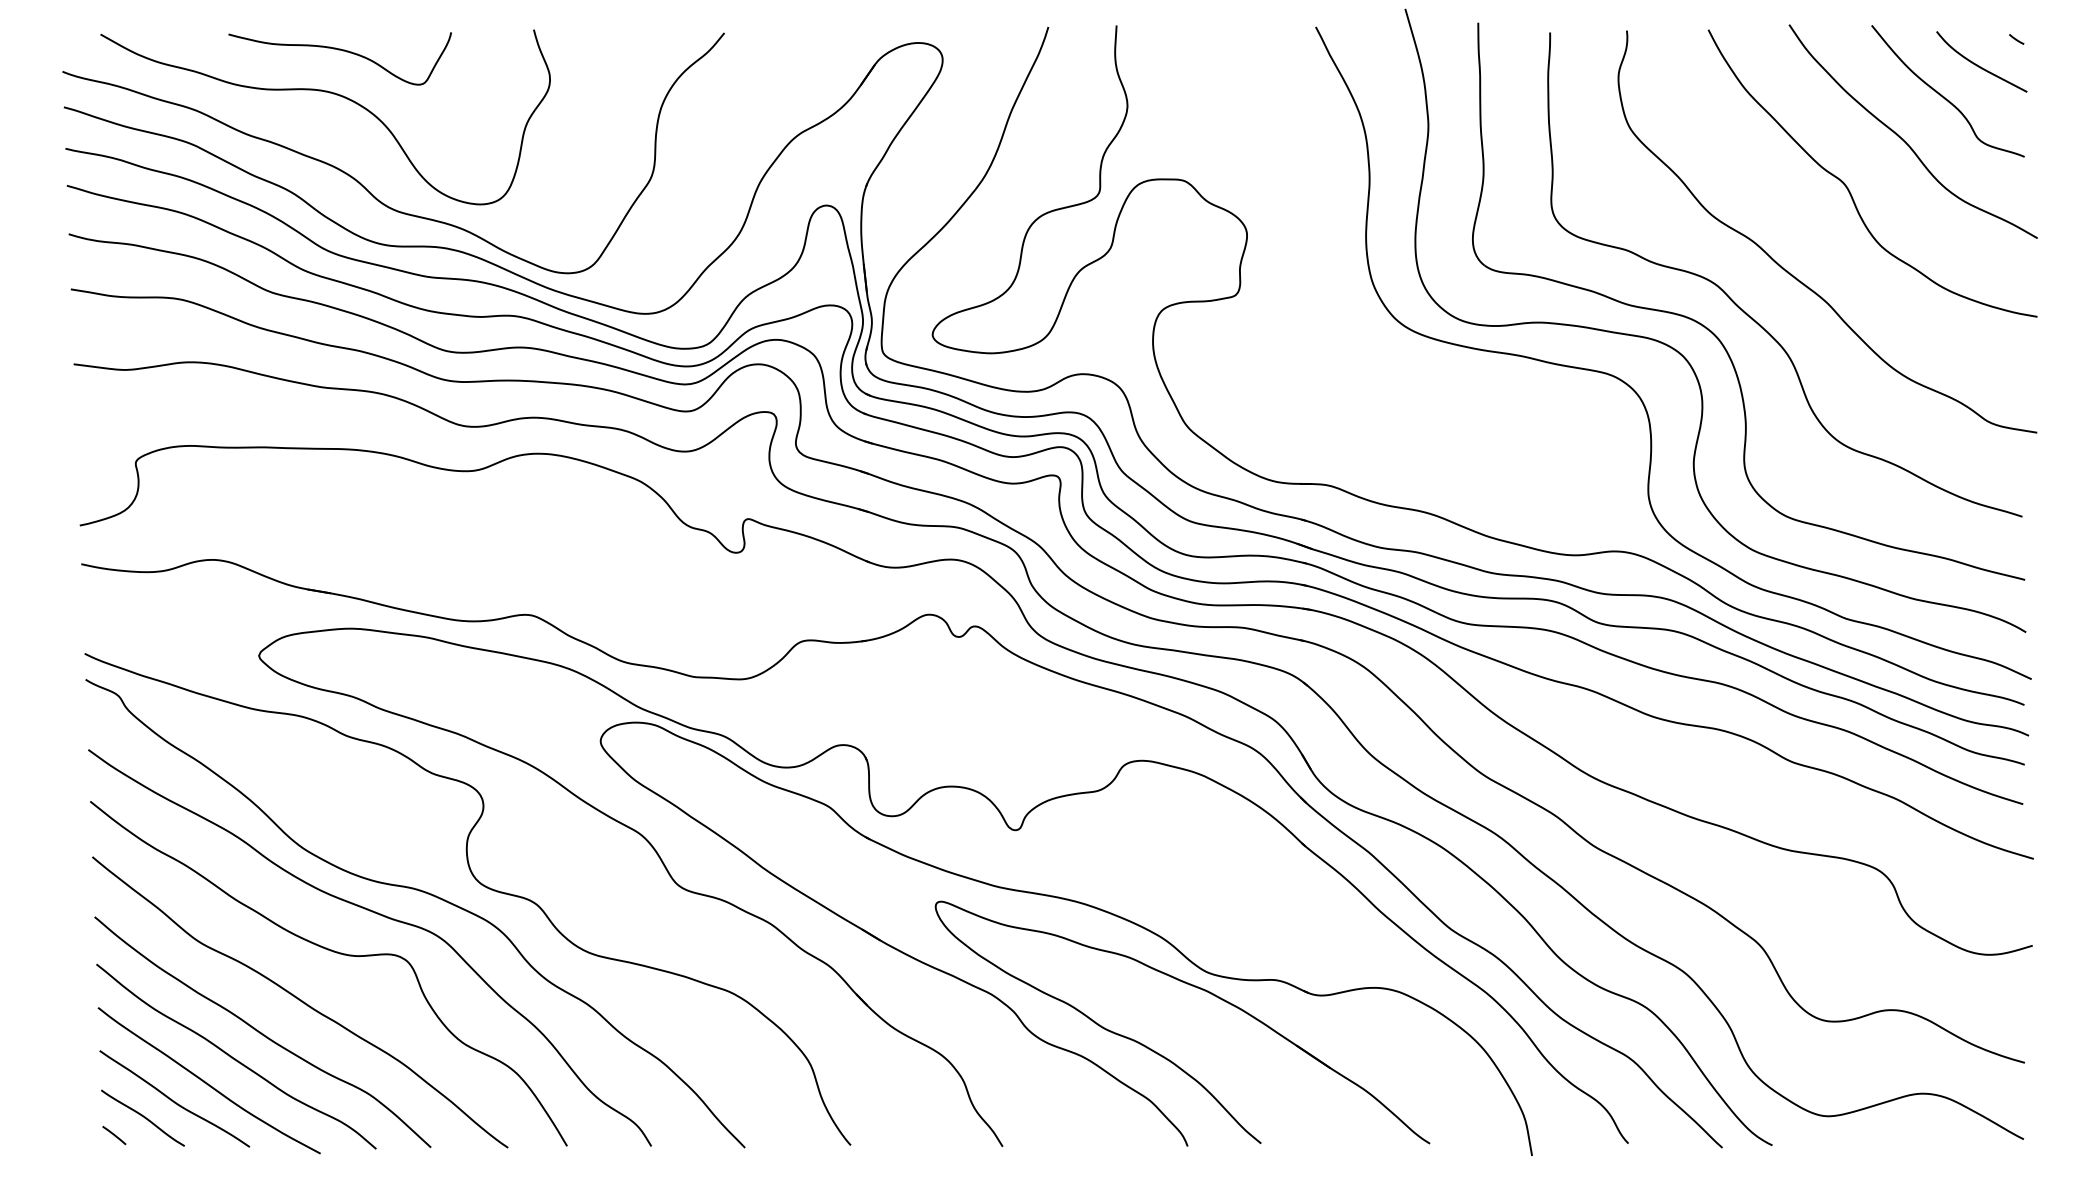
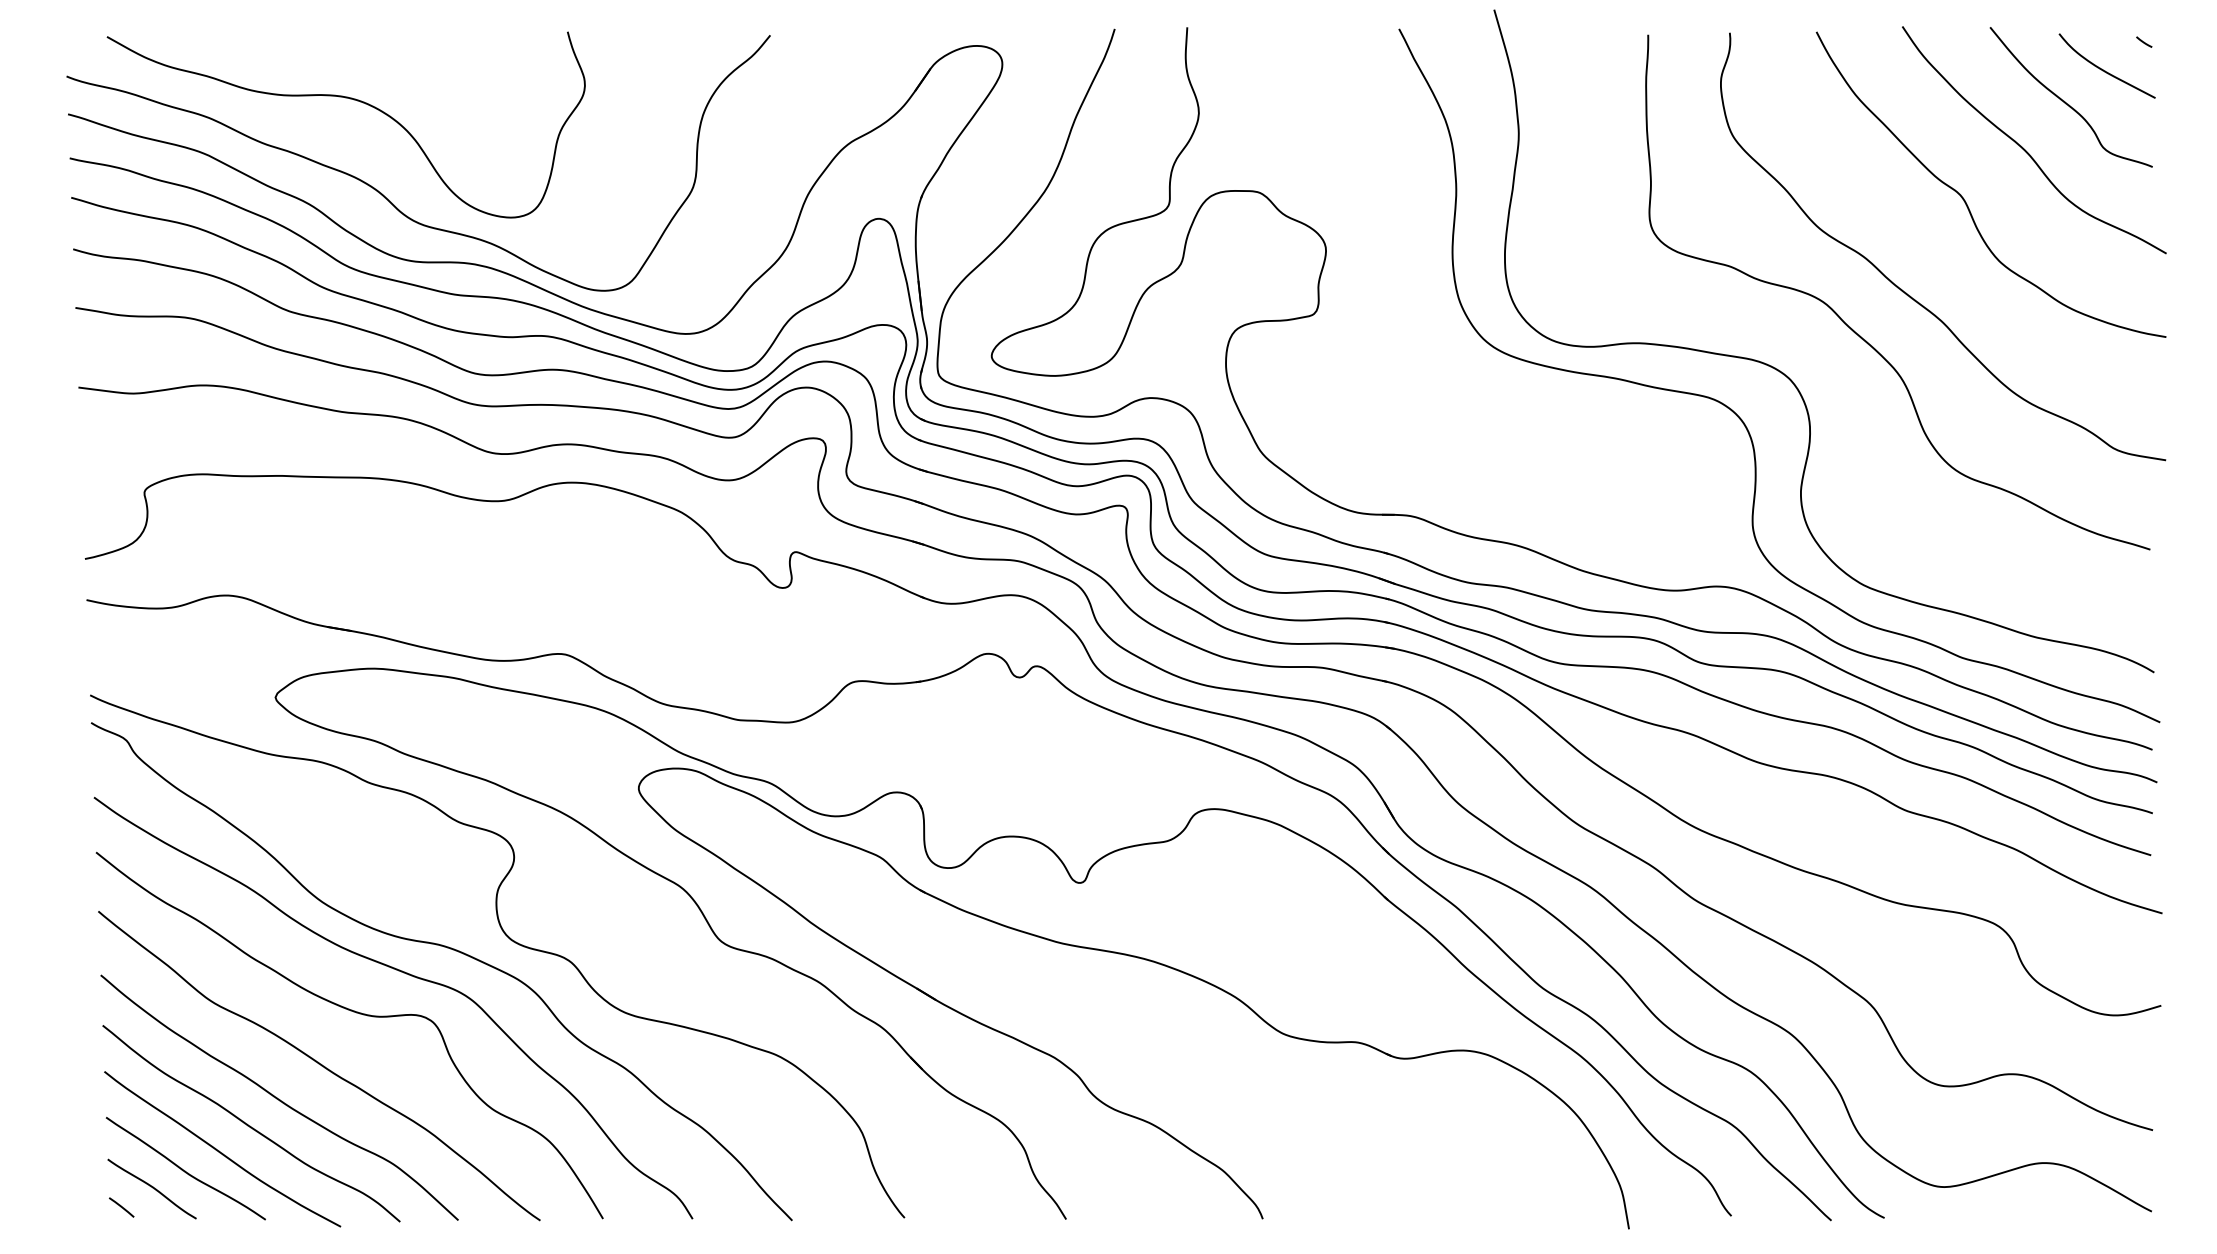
curve: (342, 51) -> (364, 54), removed
part: (1715, 334) -> (1824, 355), removed
part: (1194, 987) -> (1270, 1050), removed

